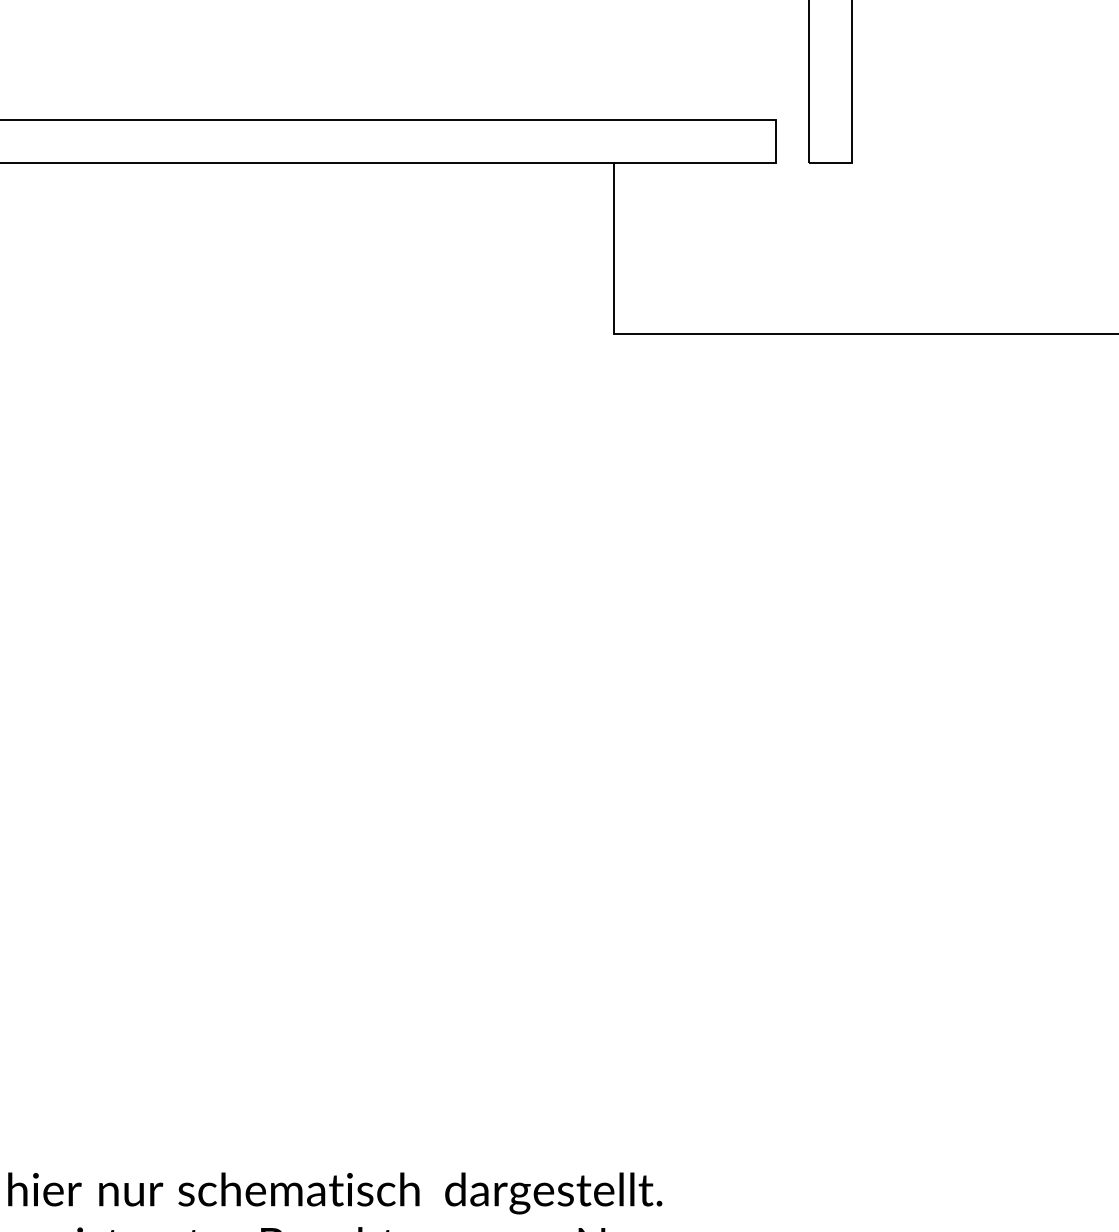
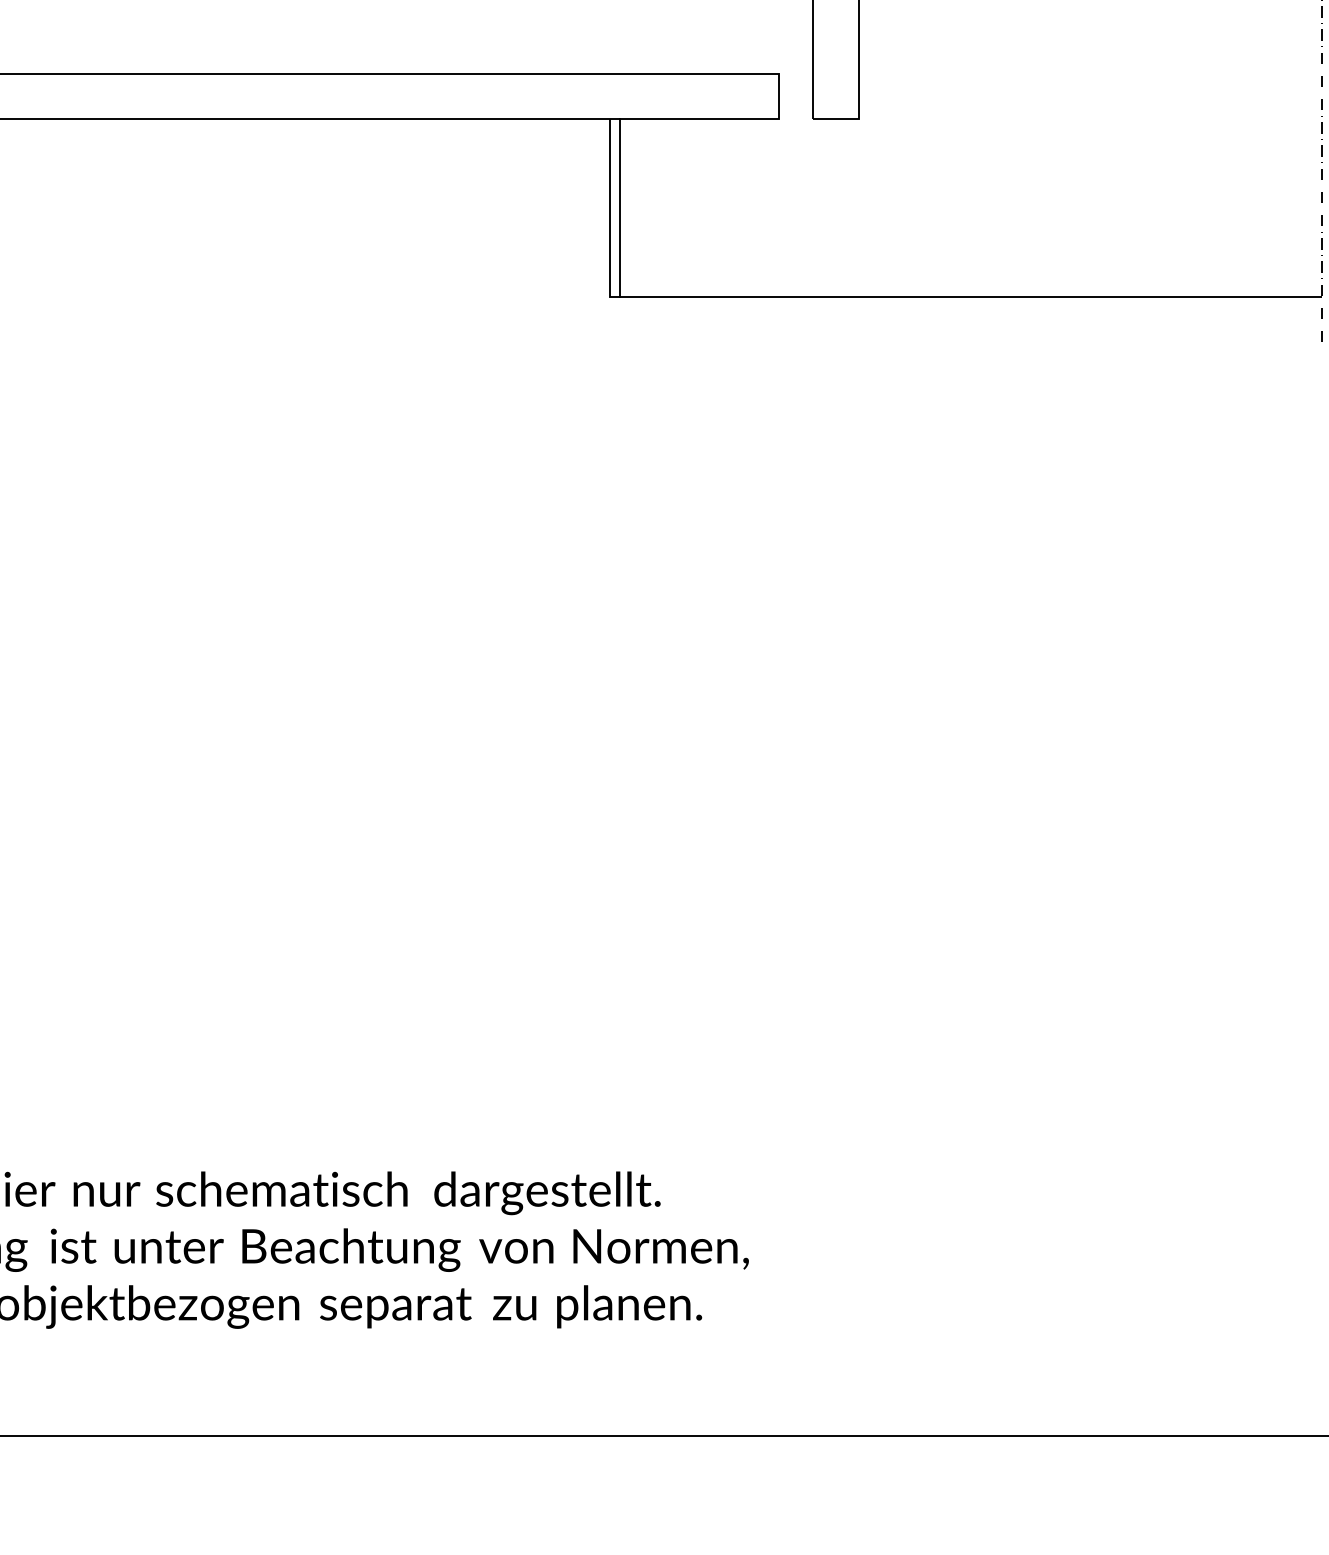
line: (622, 247) -> (619, 207), added

